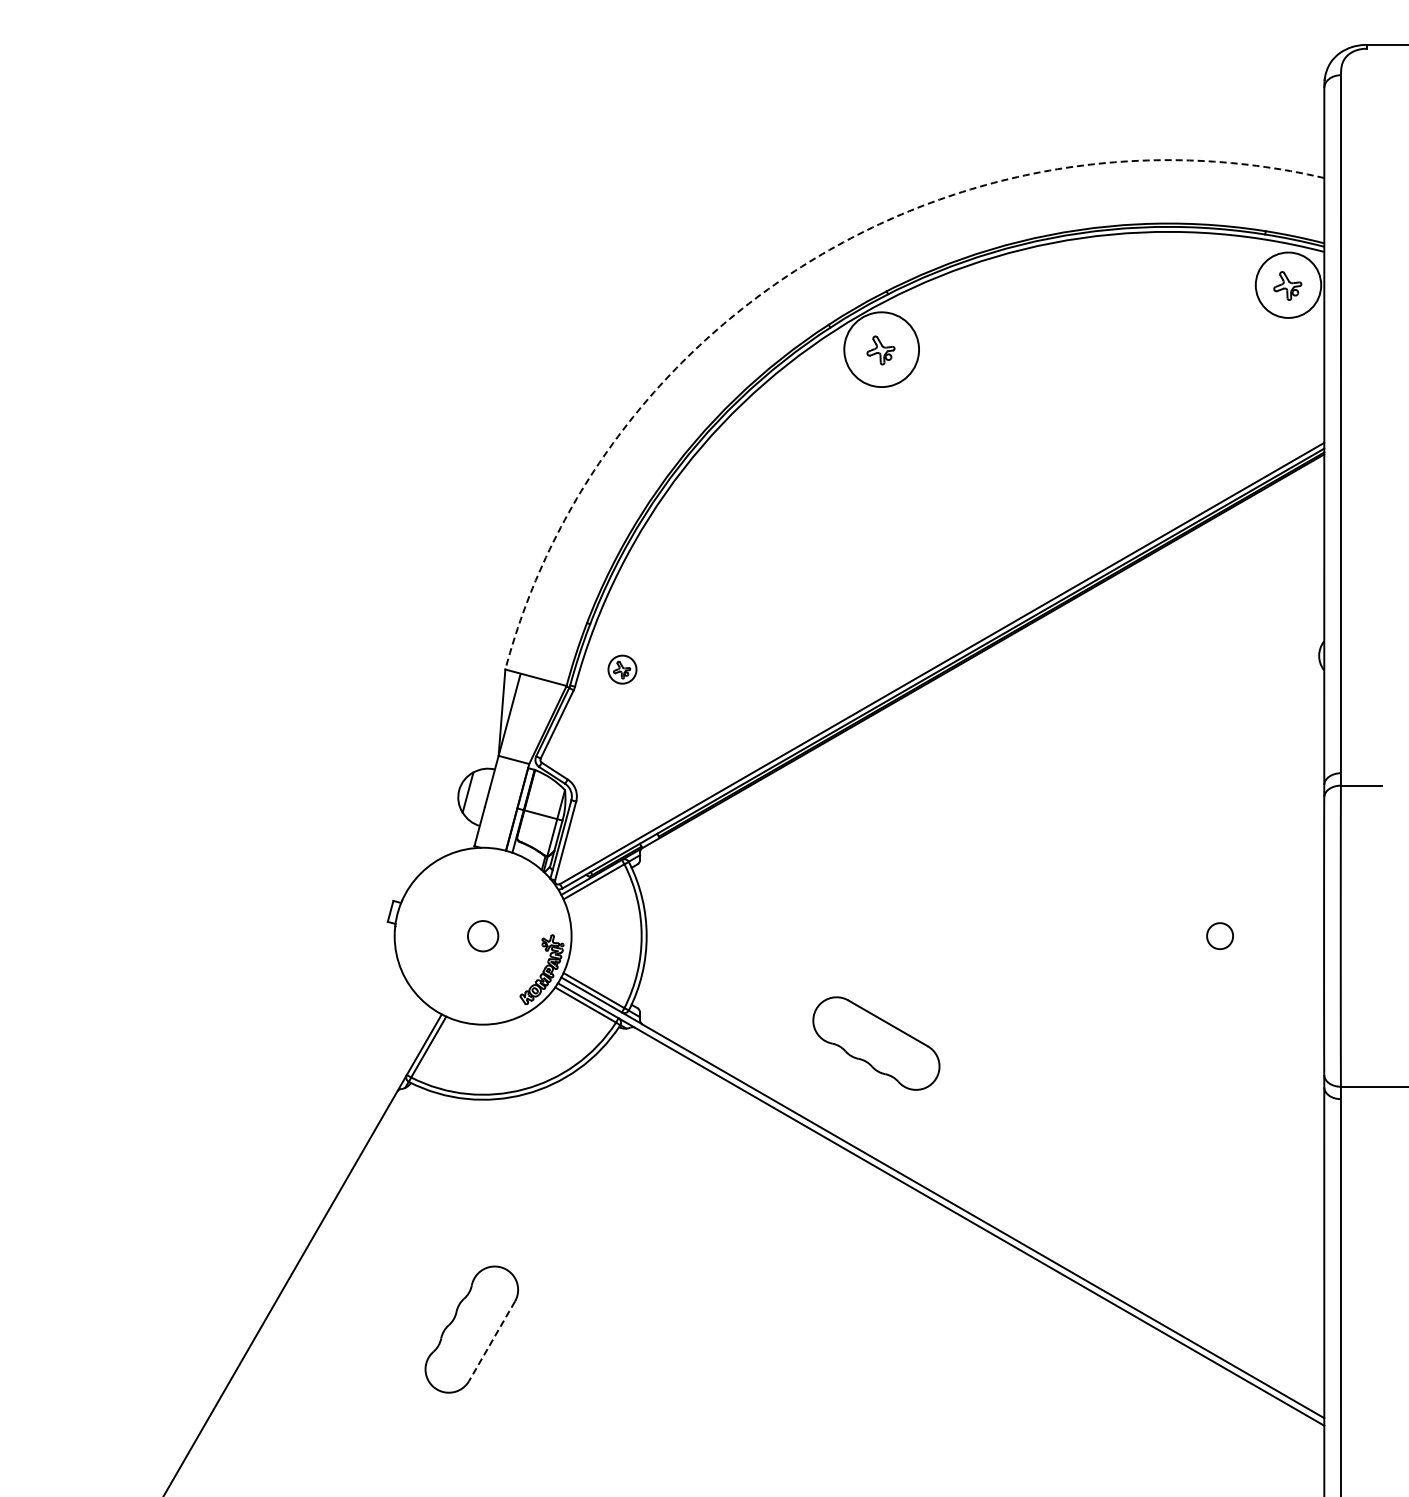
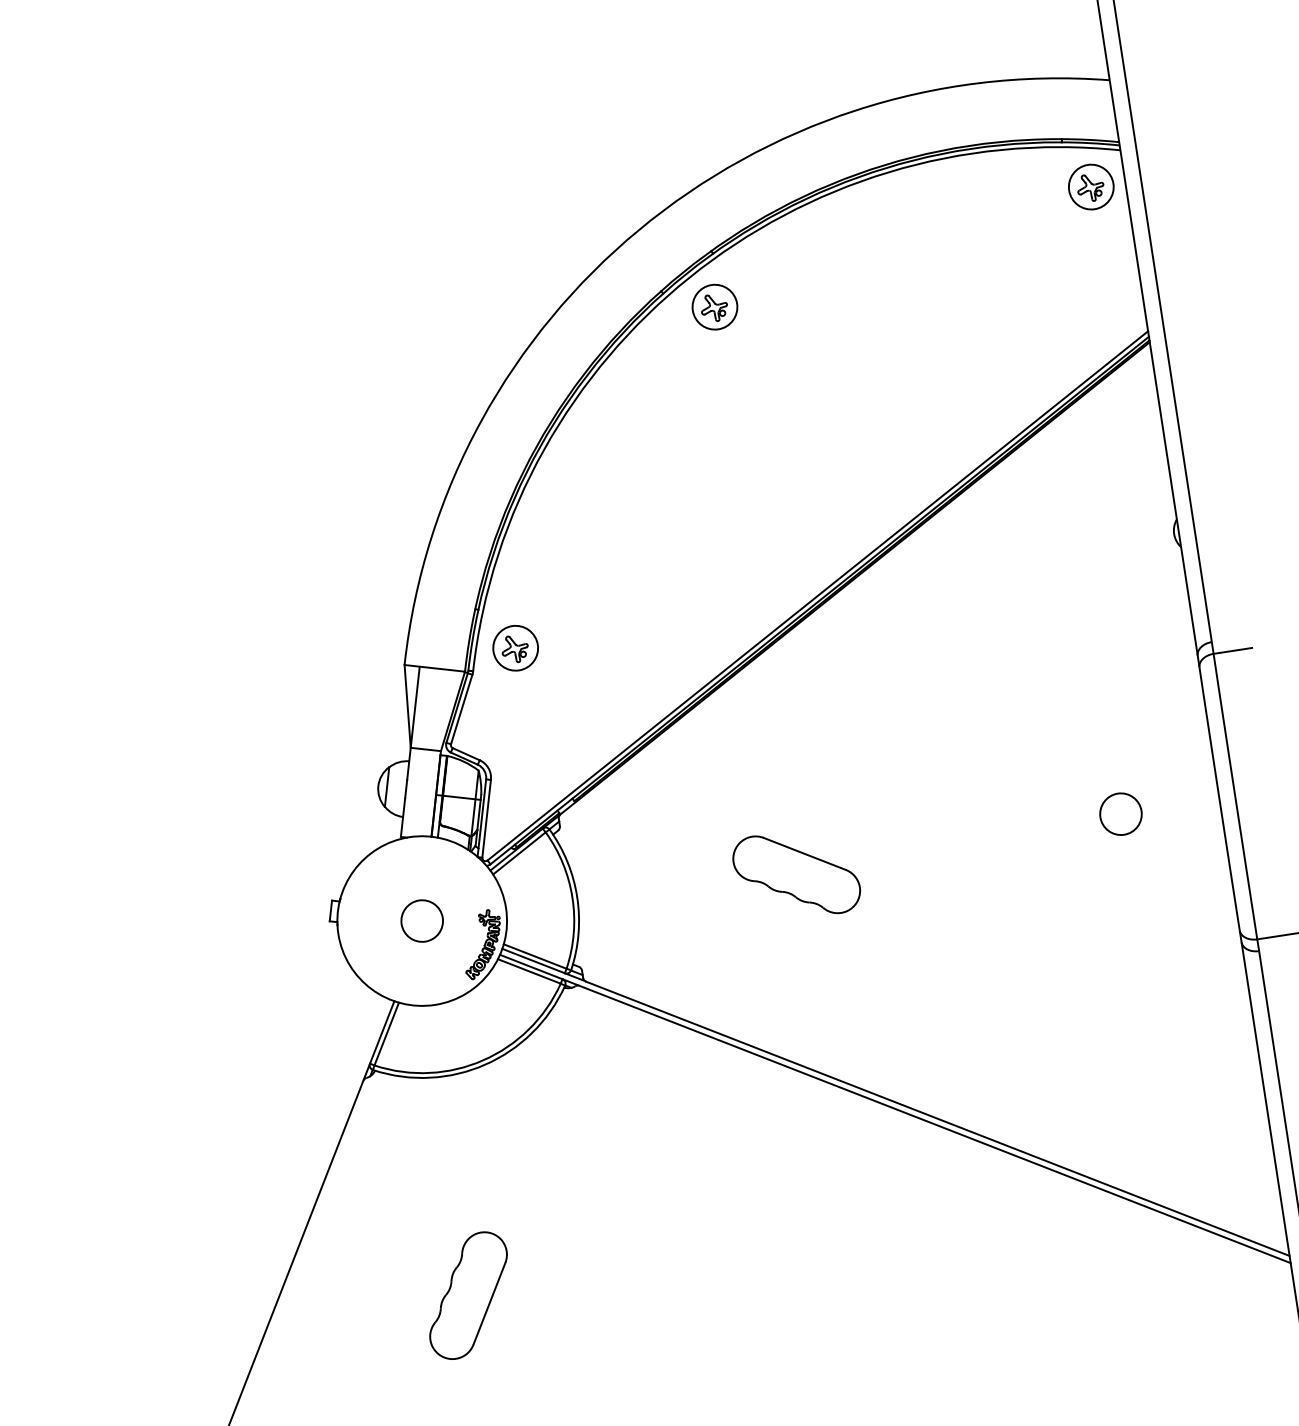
arc: (815, 258) -> (638, 230), dashed -> solid
circle: (1288, 284) -> (1091, 186), size x0.71
circle: (881, 349) -> (714, 307), size x0.62
part: (622, 669) -> (515, 647), size x1.67
circle: (482, 935) -> (421, 920), size x1.43
circle: (1219, 935) -> (1120, 813), size x1.67
part: (876, 1043) -> (796, 874), moved
line: (492, 1341) -> (489, 1303), dashed -> solid

